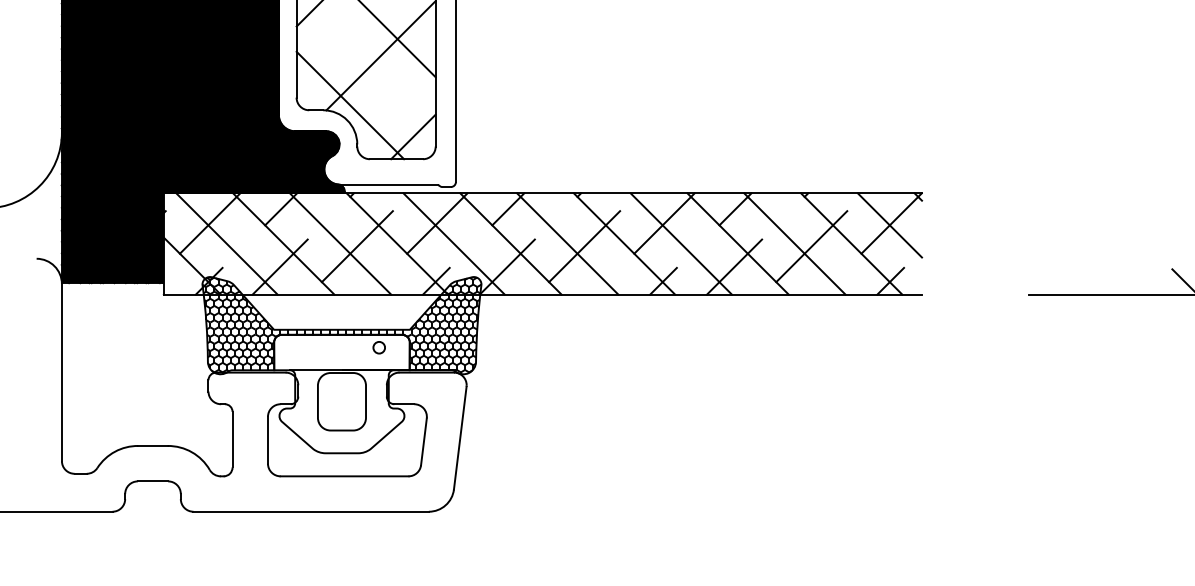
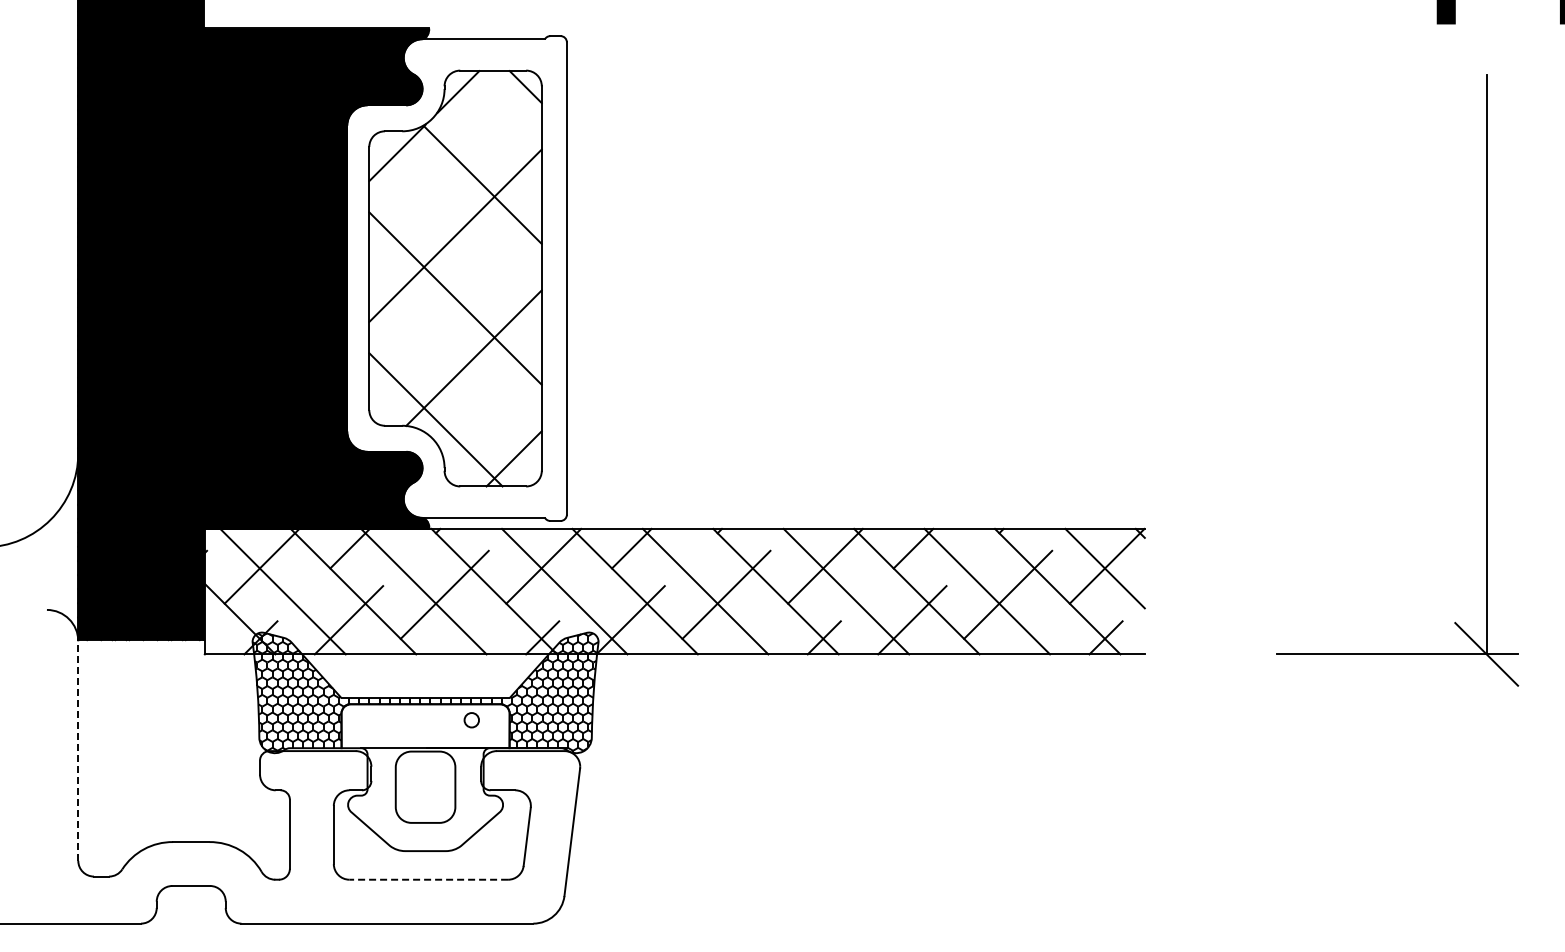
line: (62, 372) -> (78, 751), solid -> dashed
line: (344, 476) -> (428, 879), solid -> dashed

